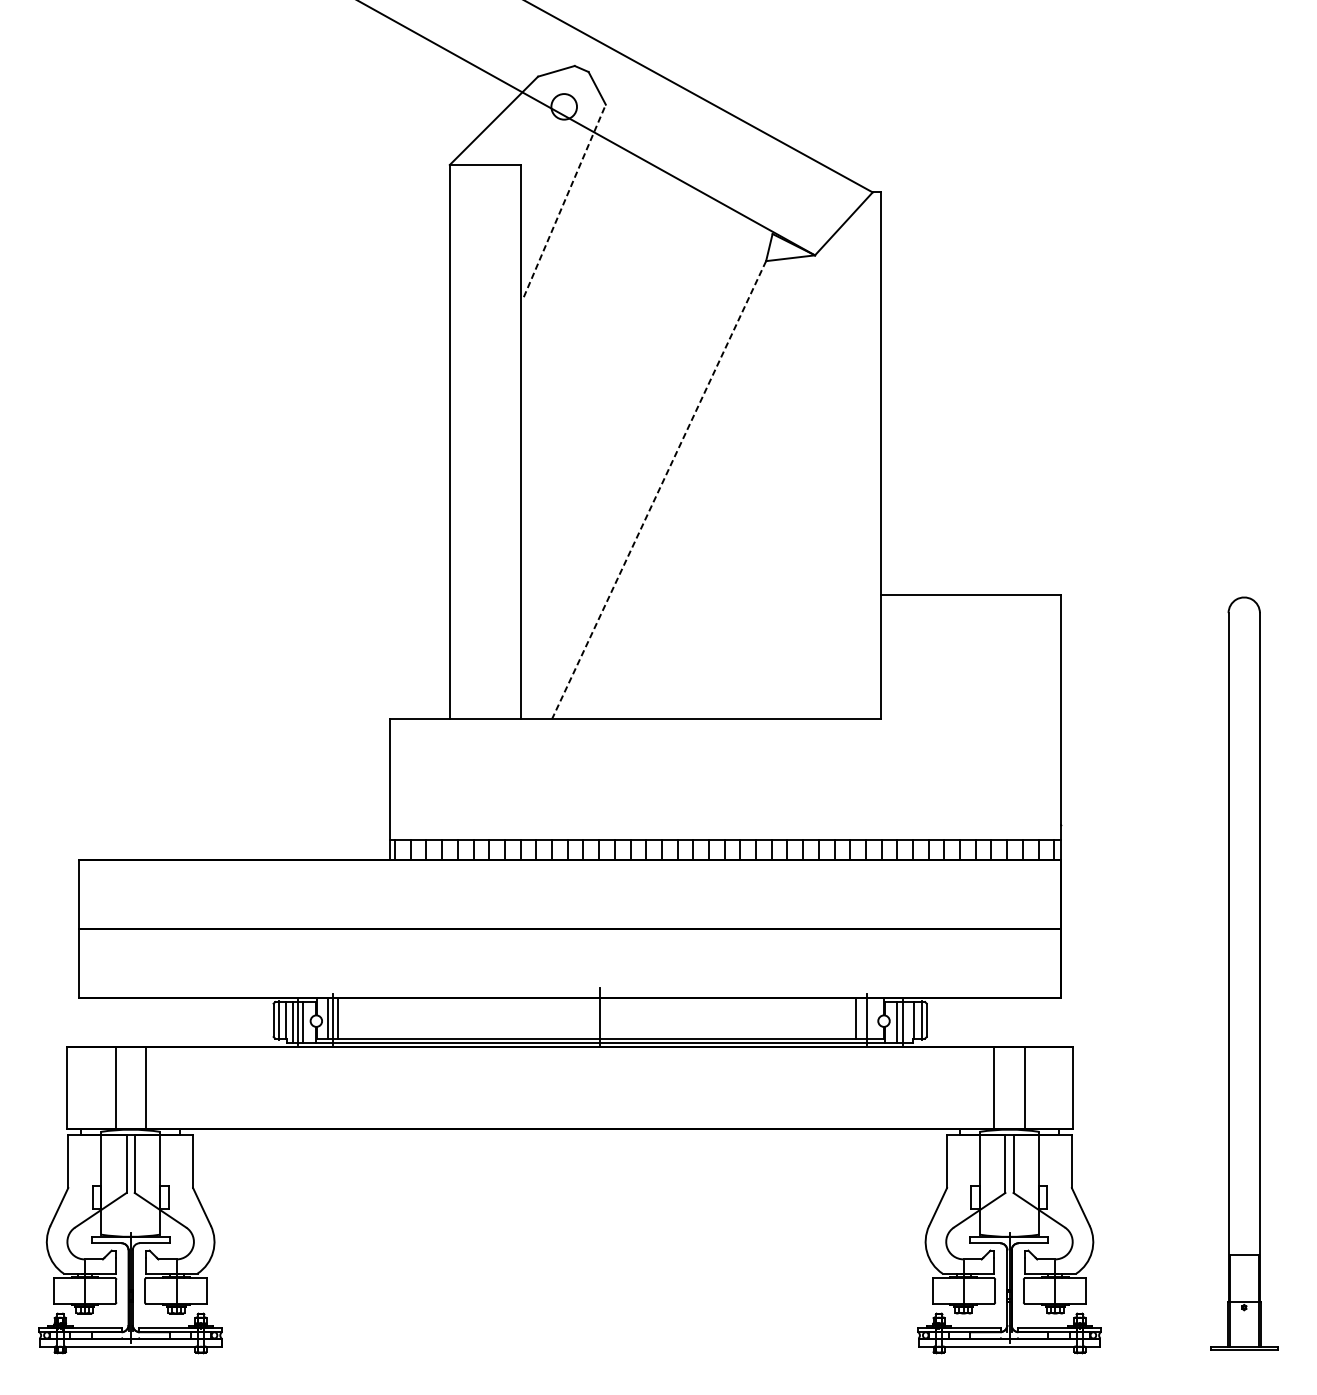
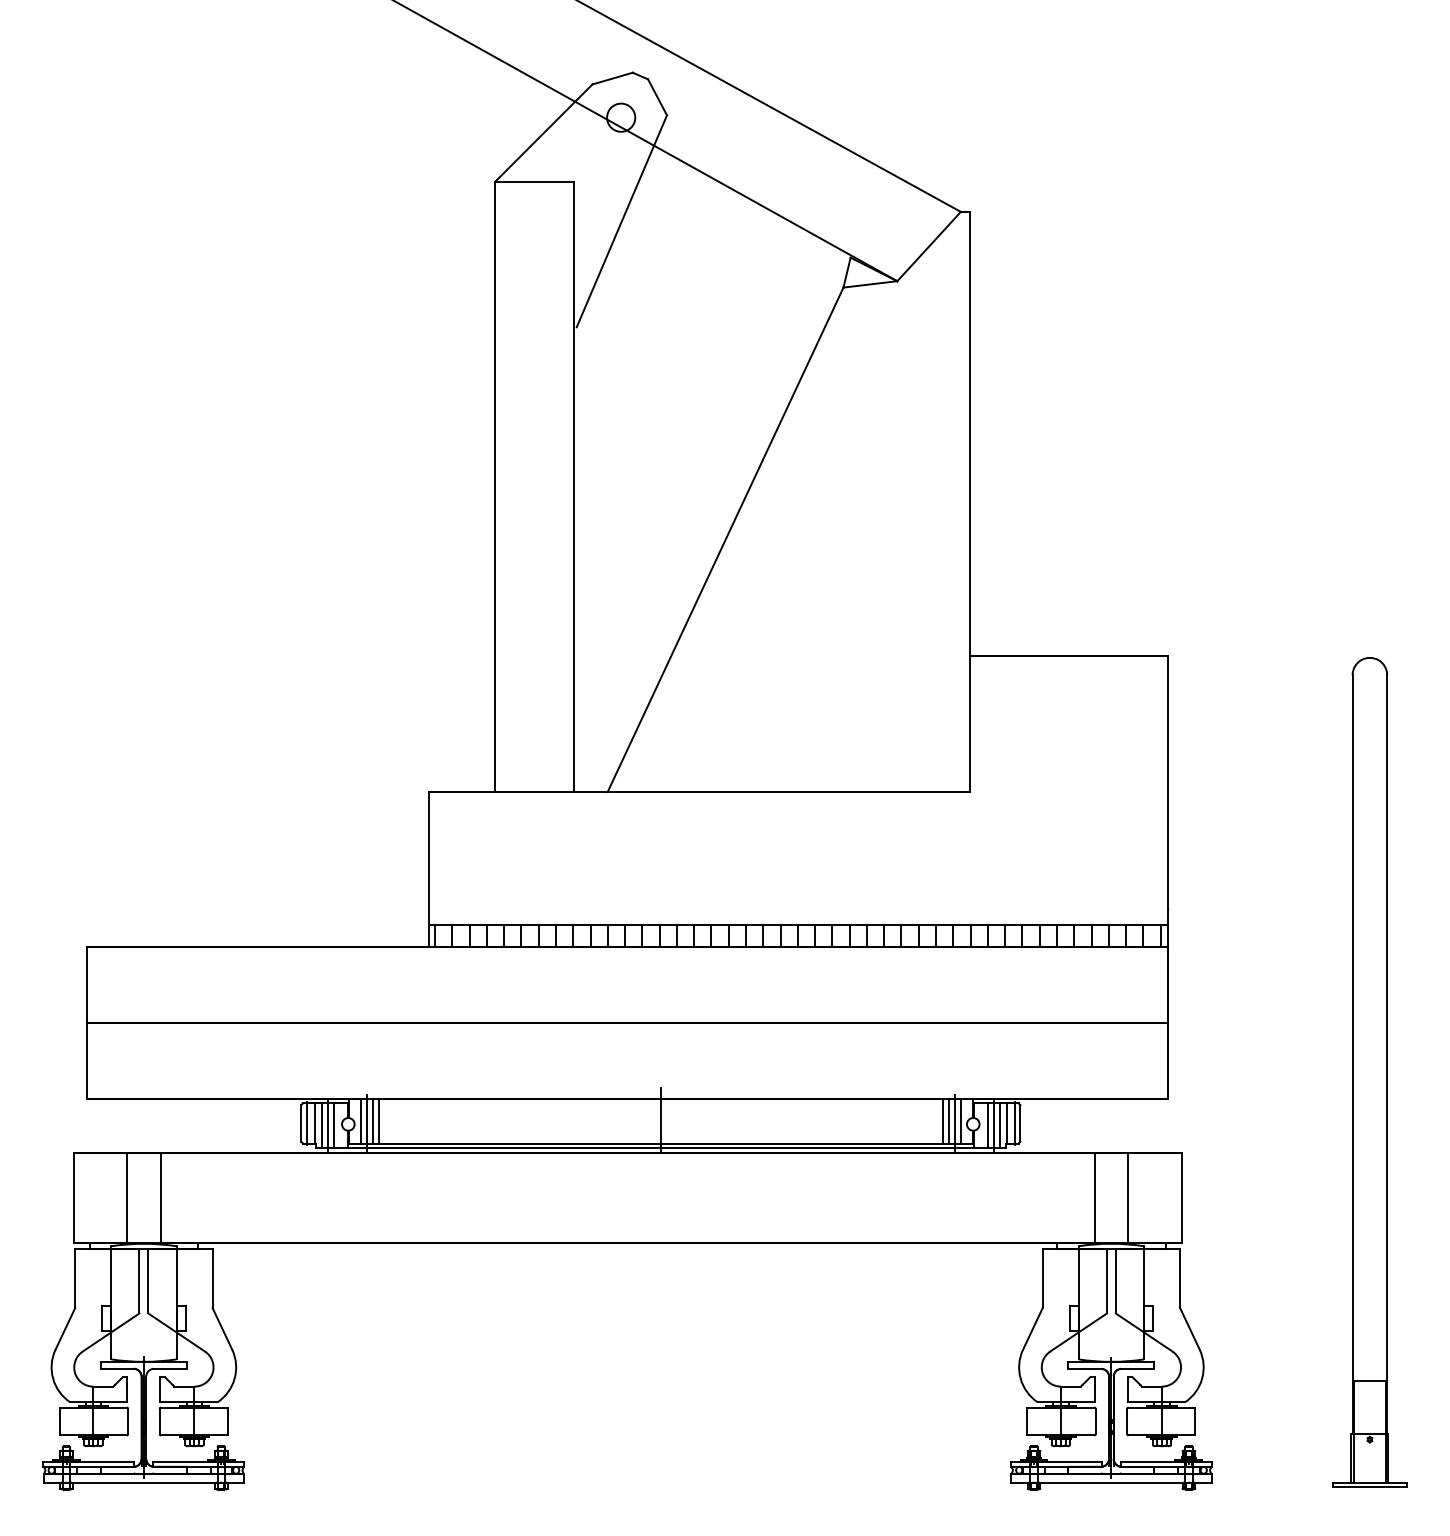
line: (565, 200) -> (622, 220), dashed -> solid
line: (658, 490) -> (725, 540), dashed -> solid
line: (343, 1017) -> (378, 1120), added
line: (861, 1017) -> (948, 1120), added
line: (872, 1017) -> (960, 1120), added
line: (907, 1022) -> (999, 1125), added

